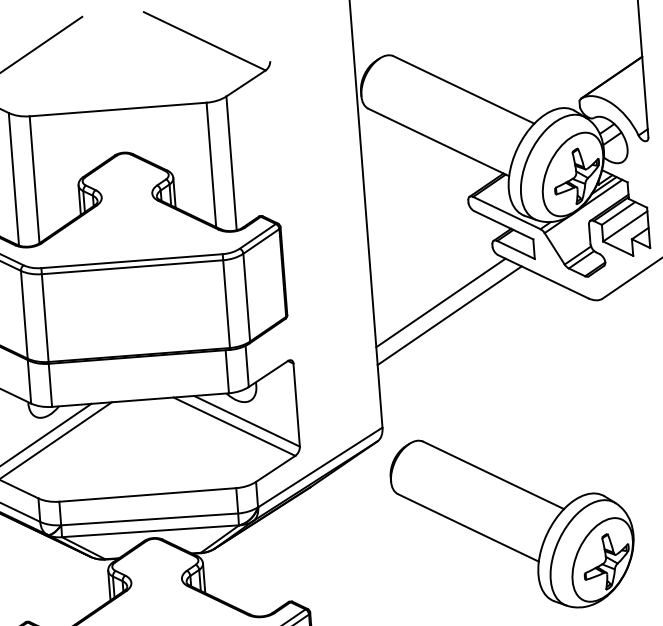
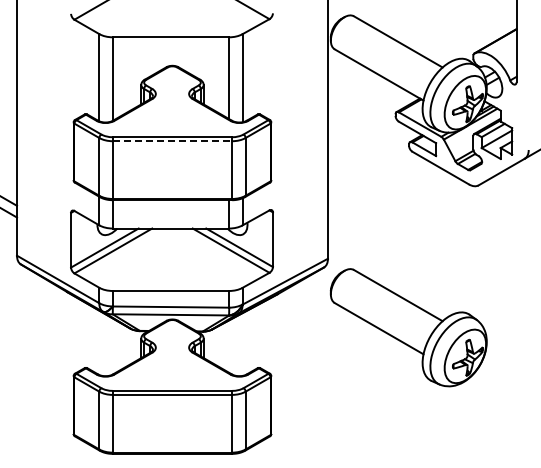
line: (132, 267) -> (172, 141), solid -> dashed
line: (440, 302) -> (372, 179), removed
line: (449, 315) -> (377, 188), removed

